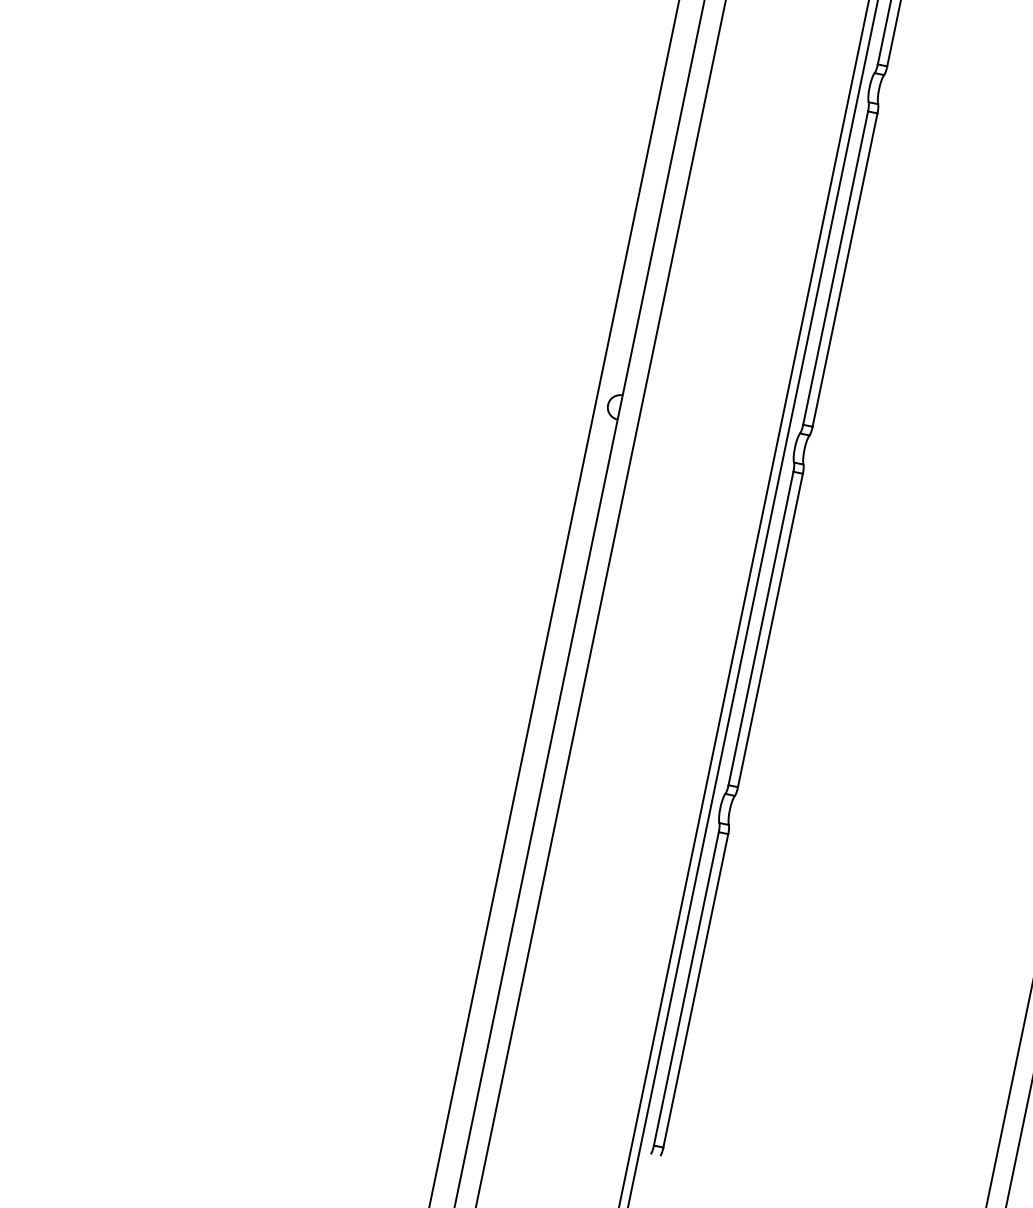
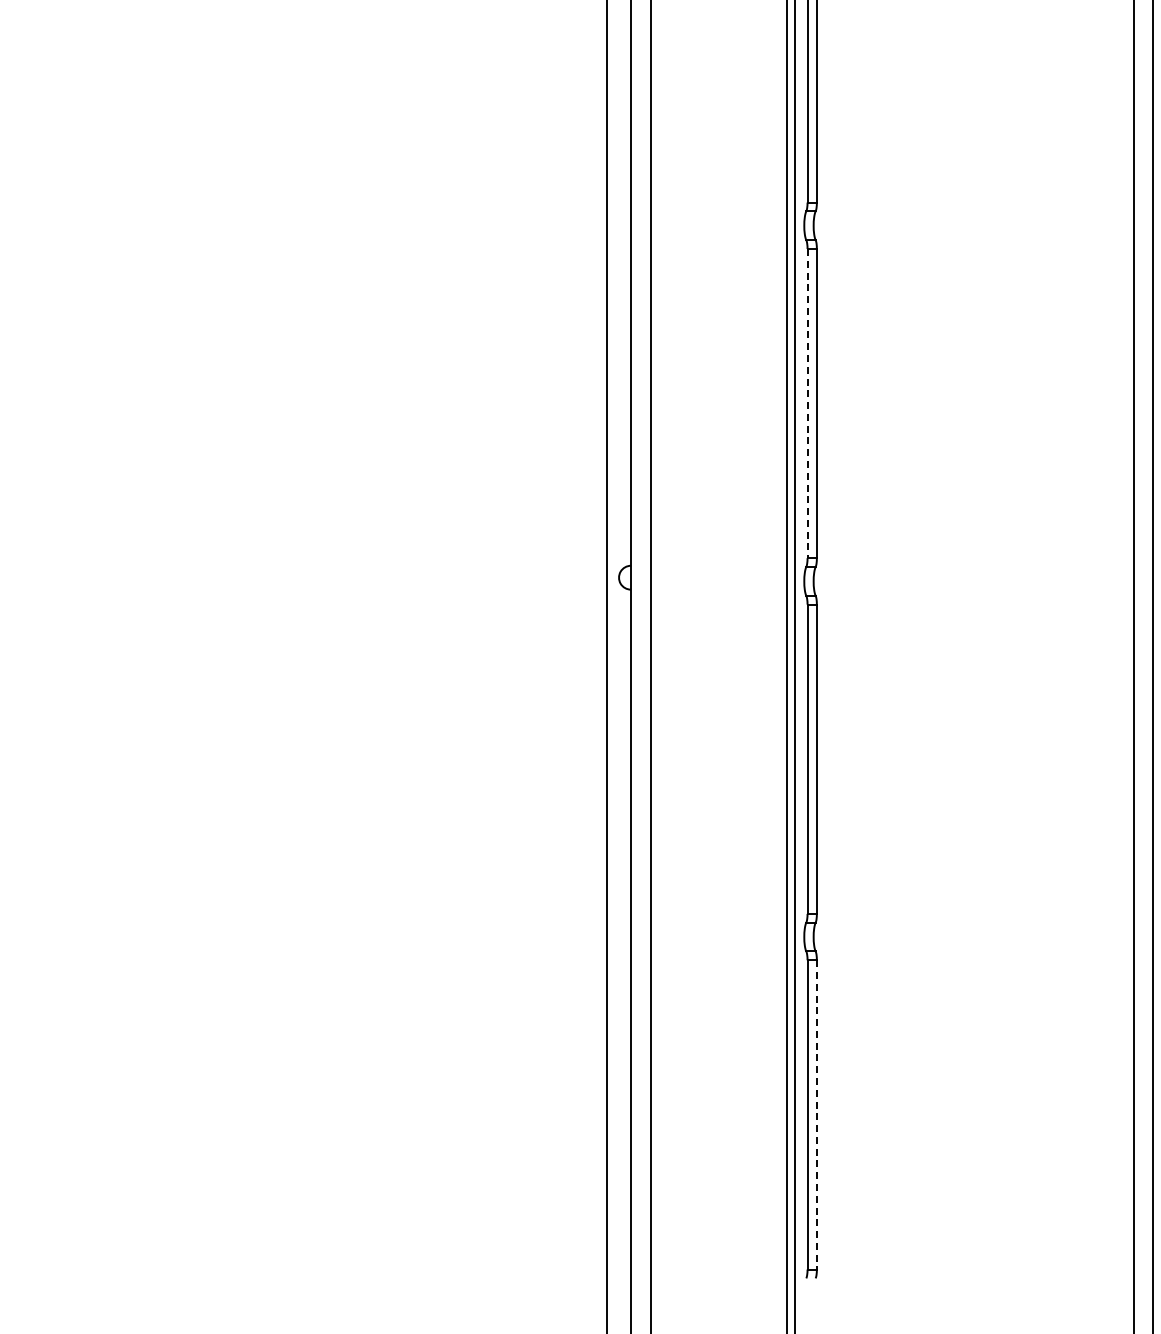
line: (835, 268) -> (807, 403), solid -> dashed
line: (695, 990) -> (816, 1114), solid -> dashed

